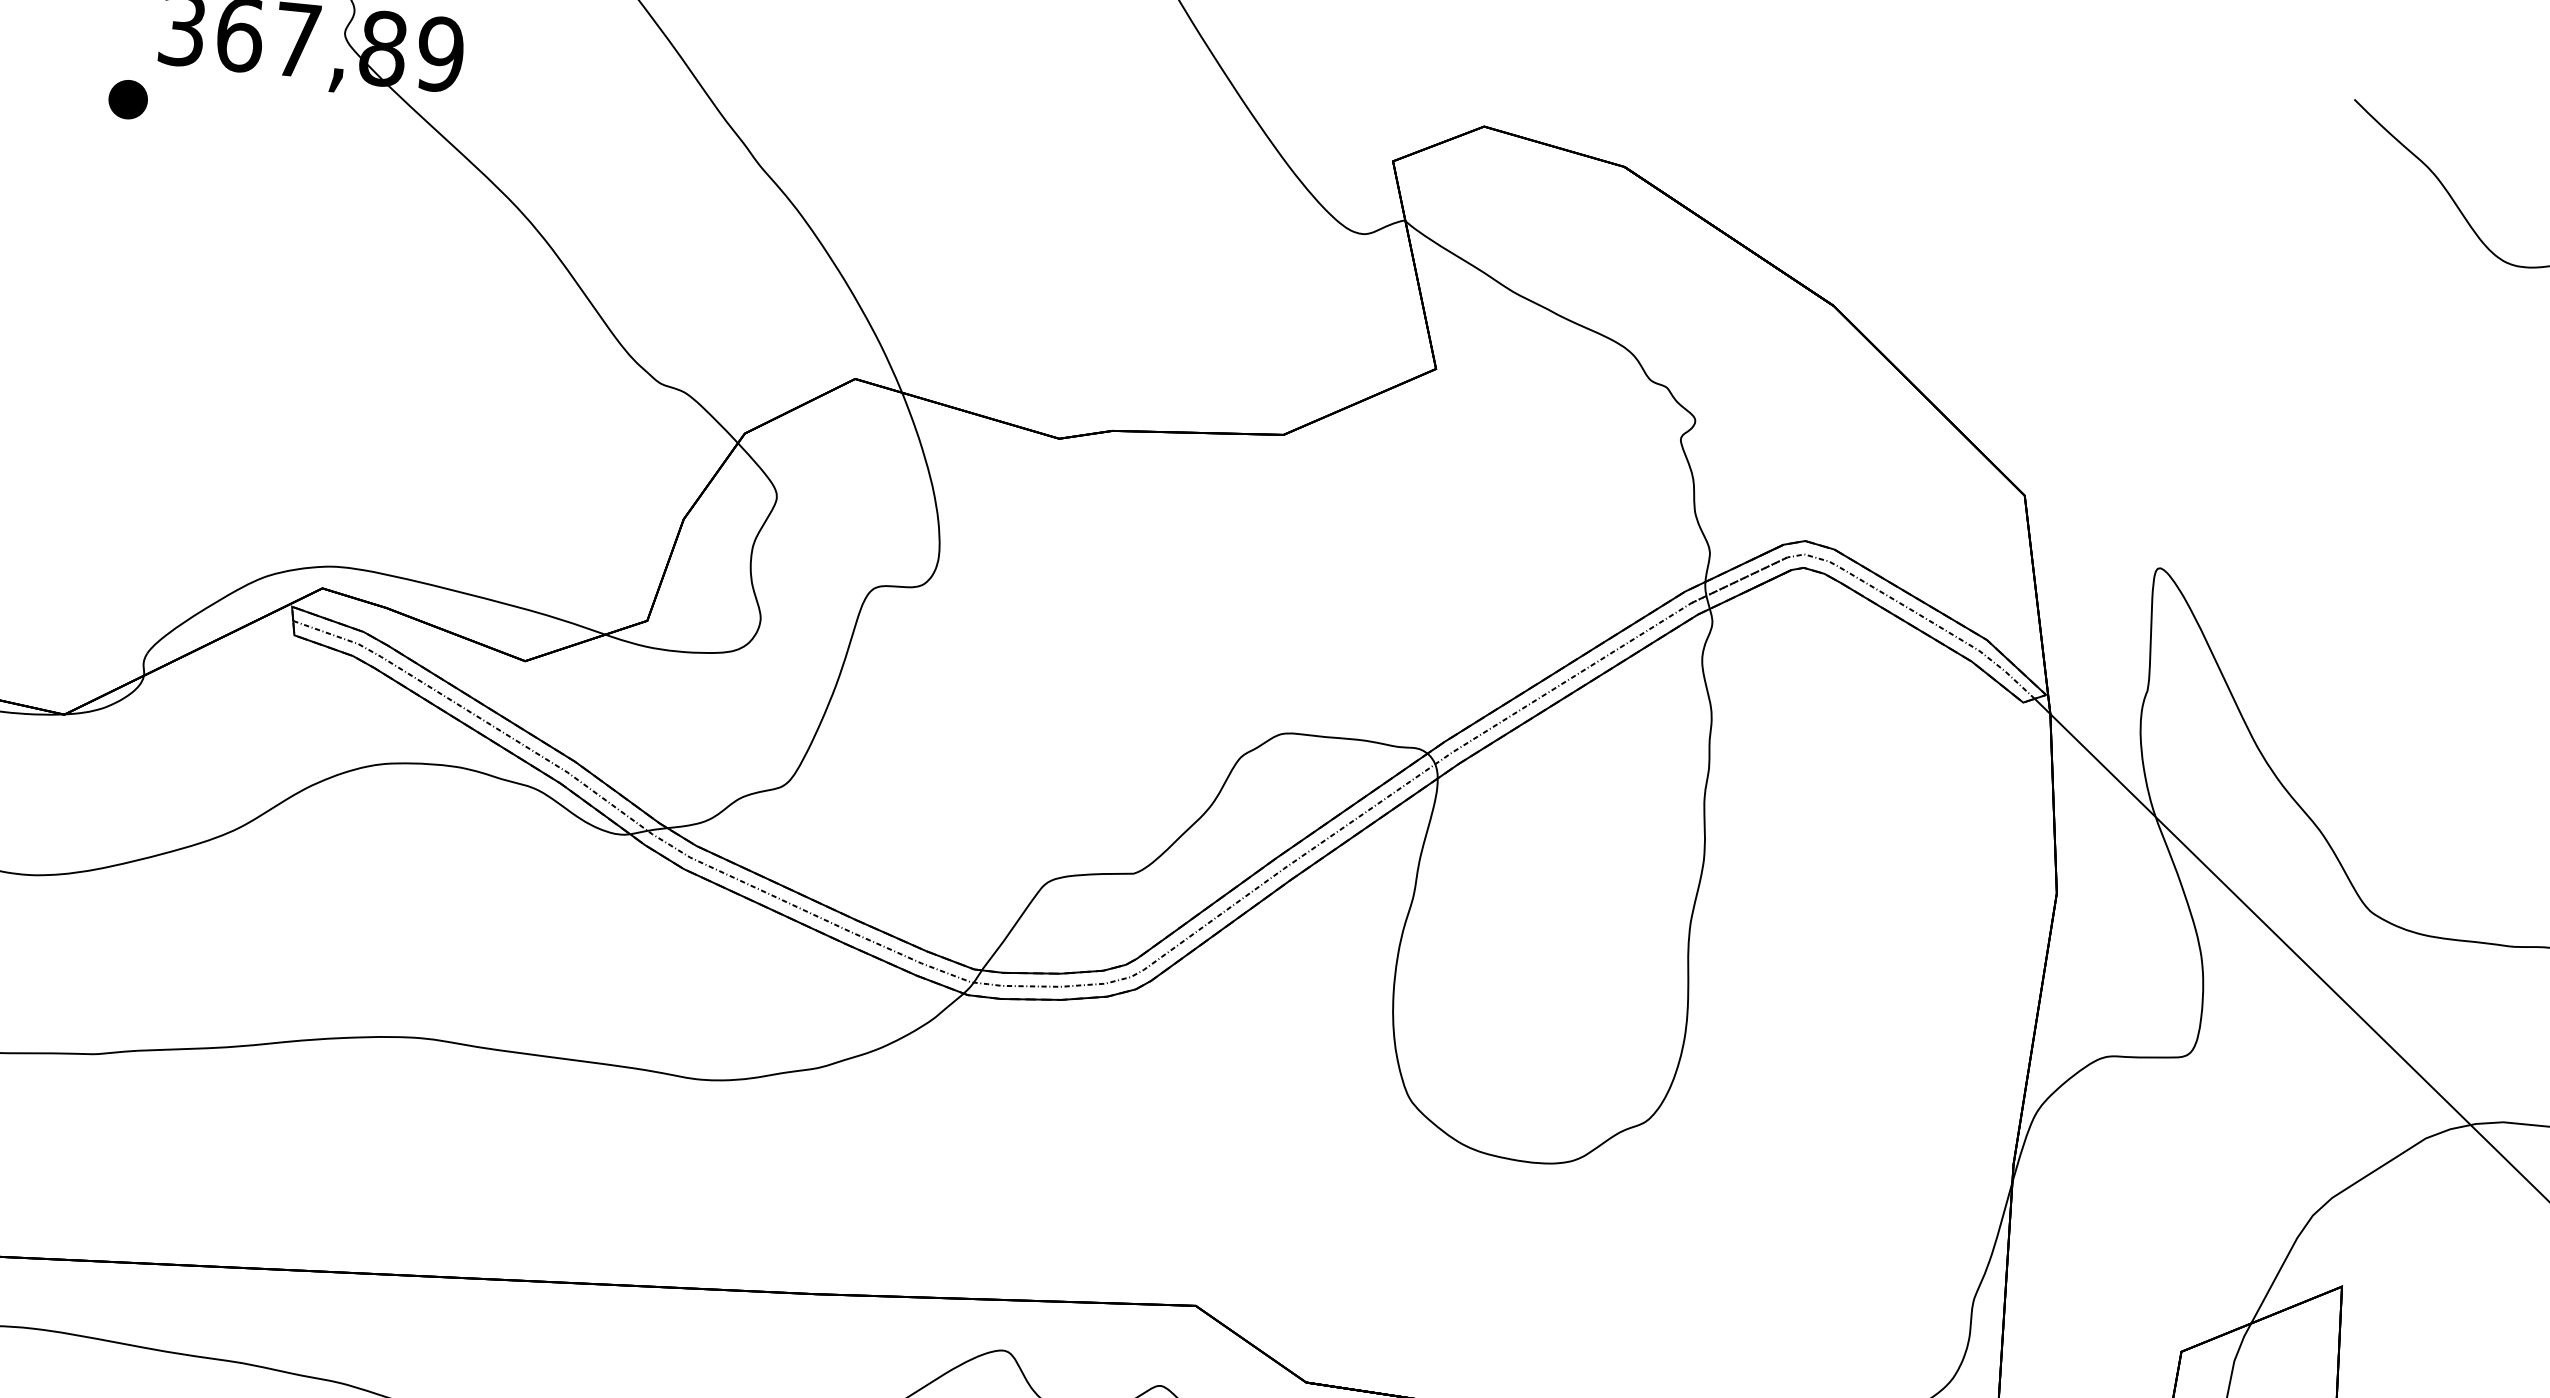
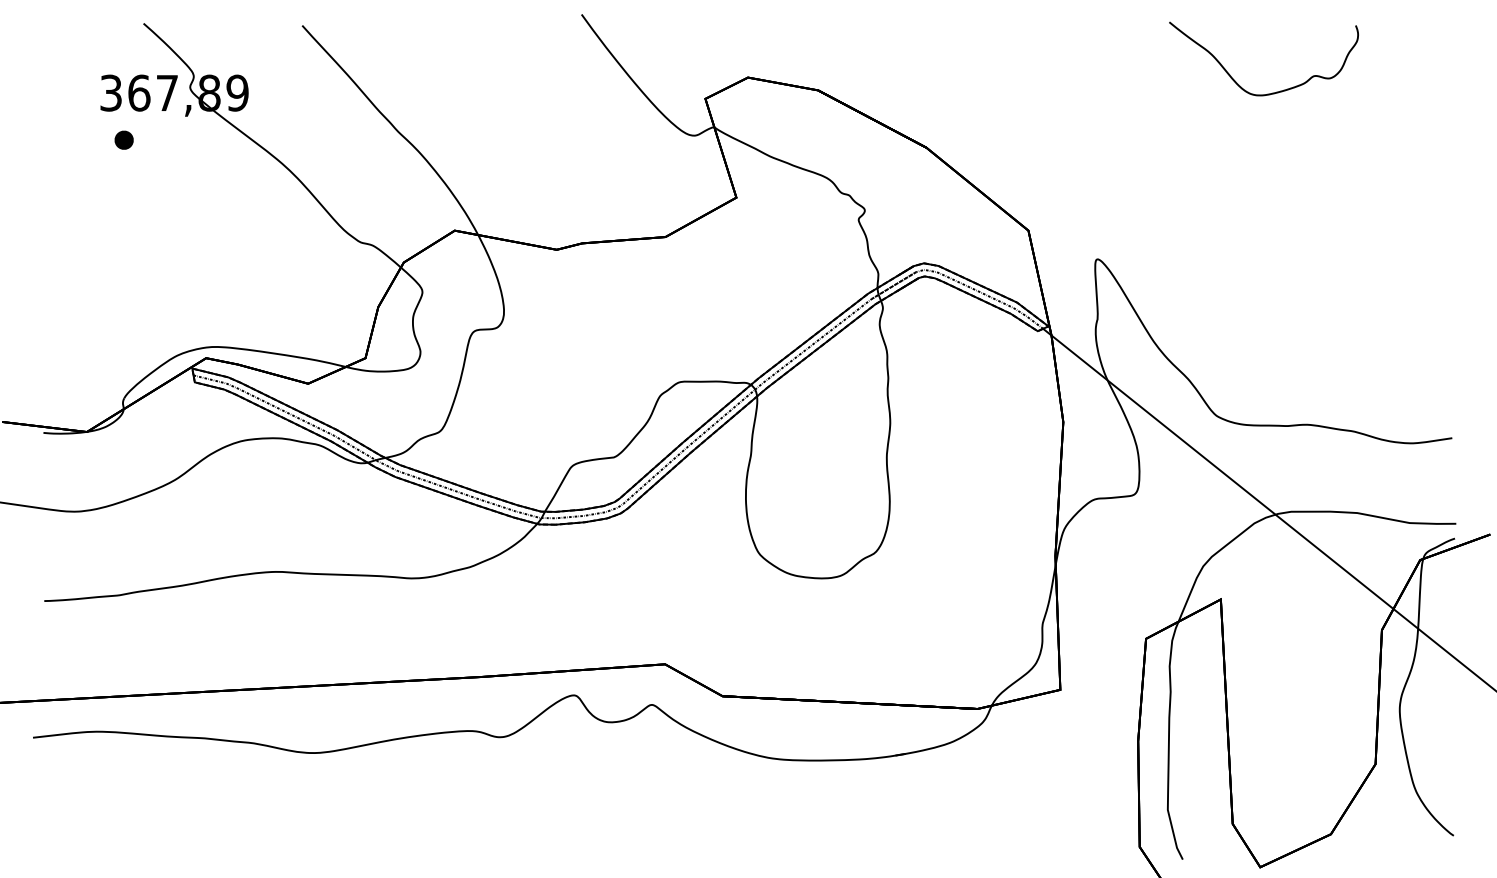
part: (127, 98) -> (123, 139), moved

